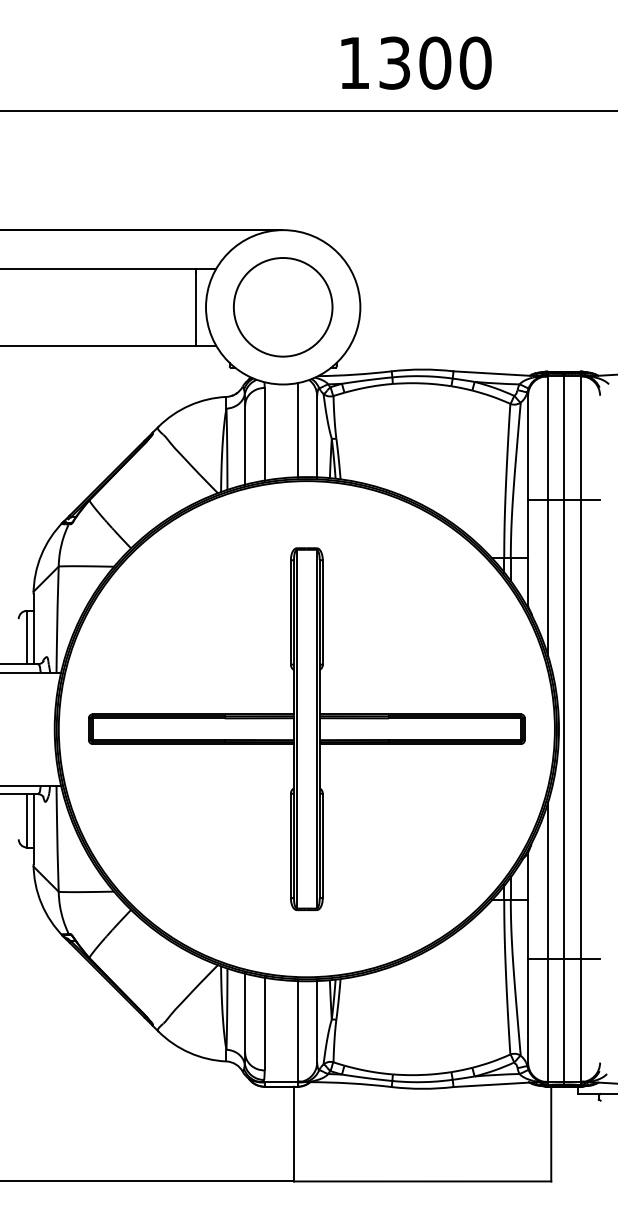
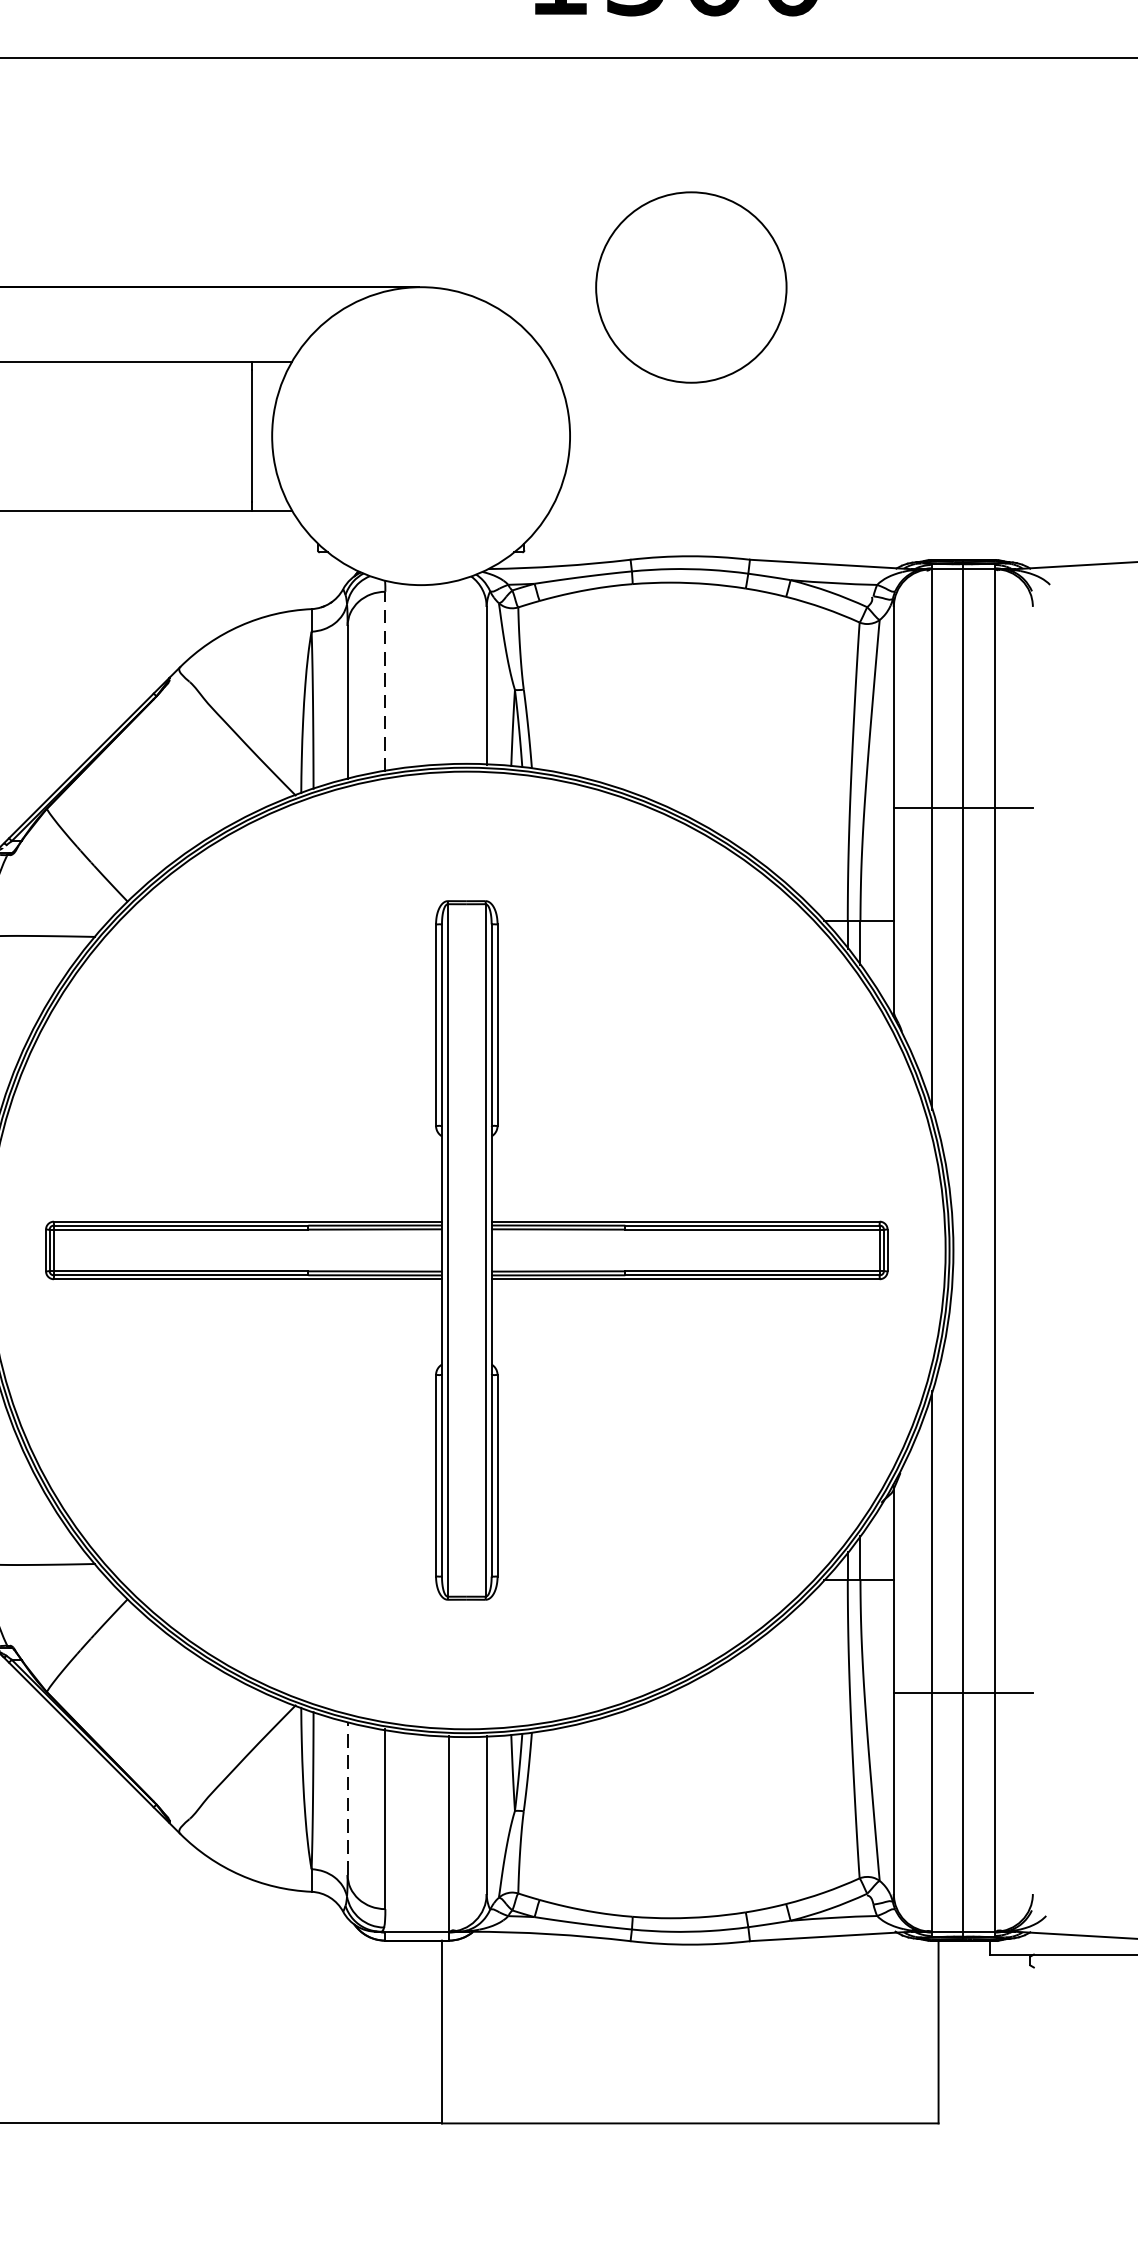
circle: (283, 307) -> (691, 287), moved
line: (297, 430) -> (448, 673), removed
line: (264, 434) -> (385, 681), solid -> dashed
line: (245, 1013) -> (348, 1799), solid -> dashed

